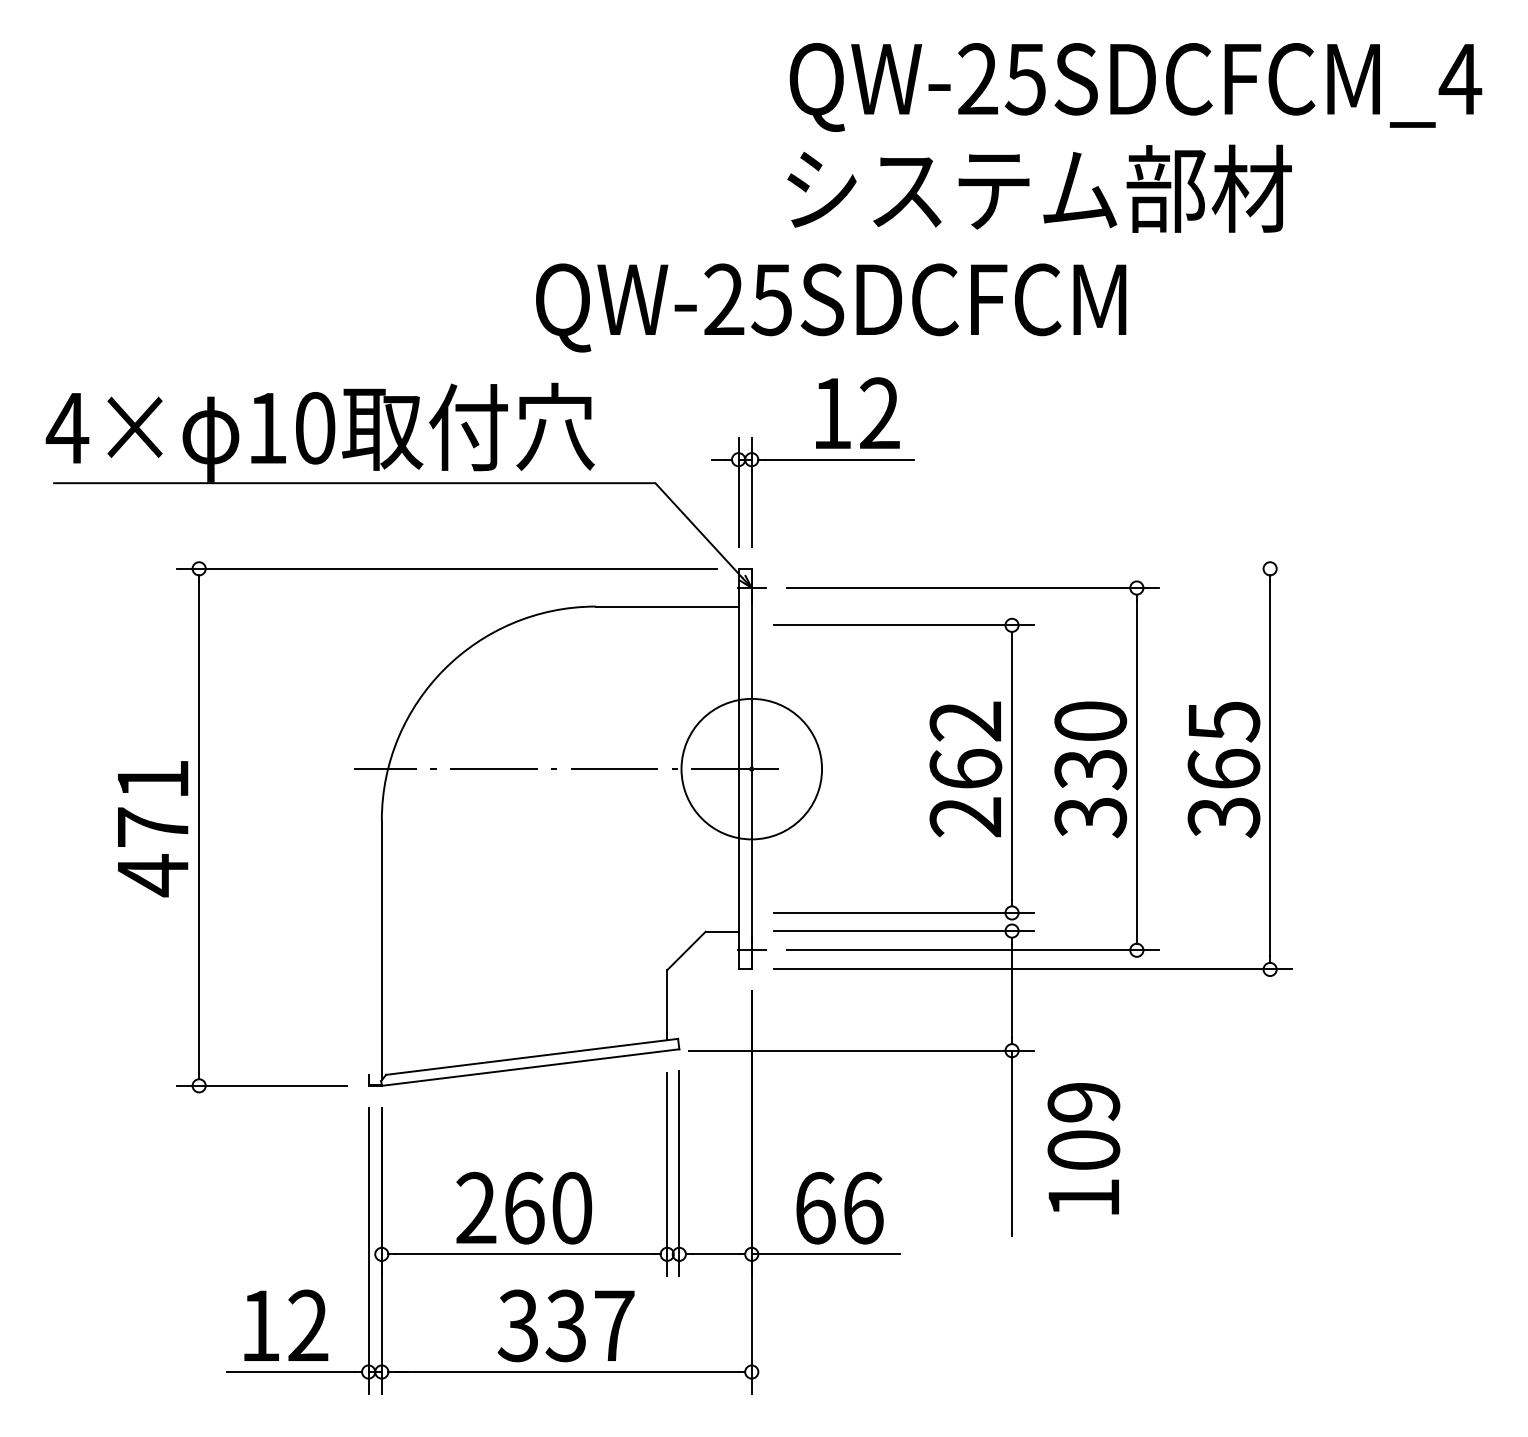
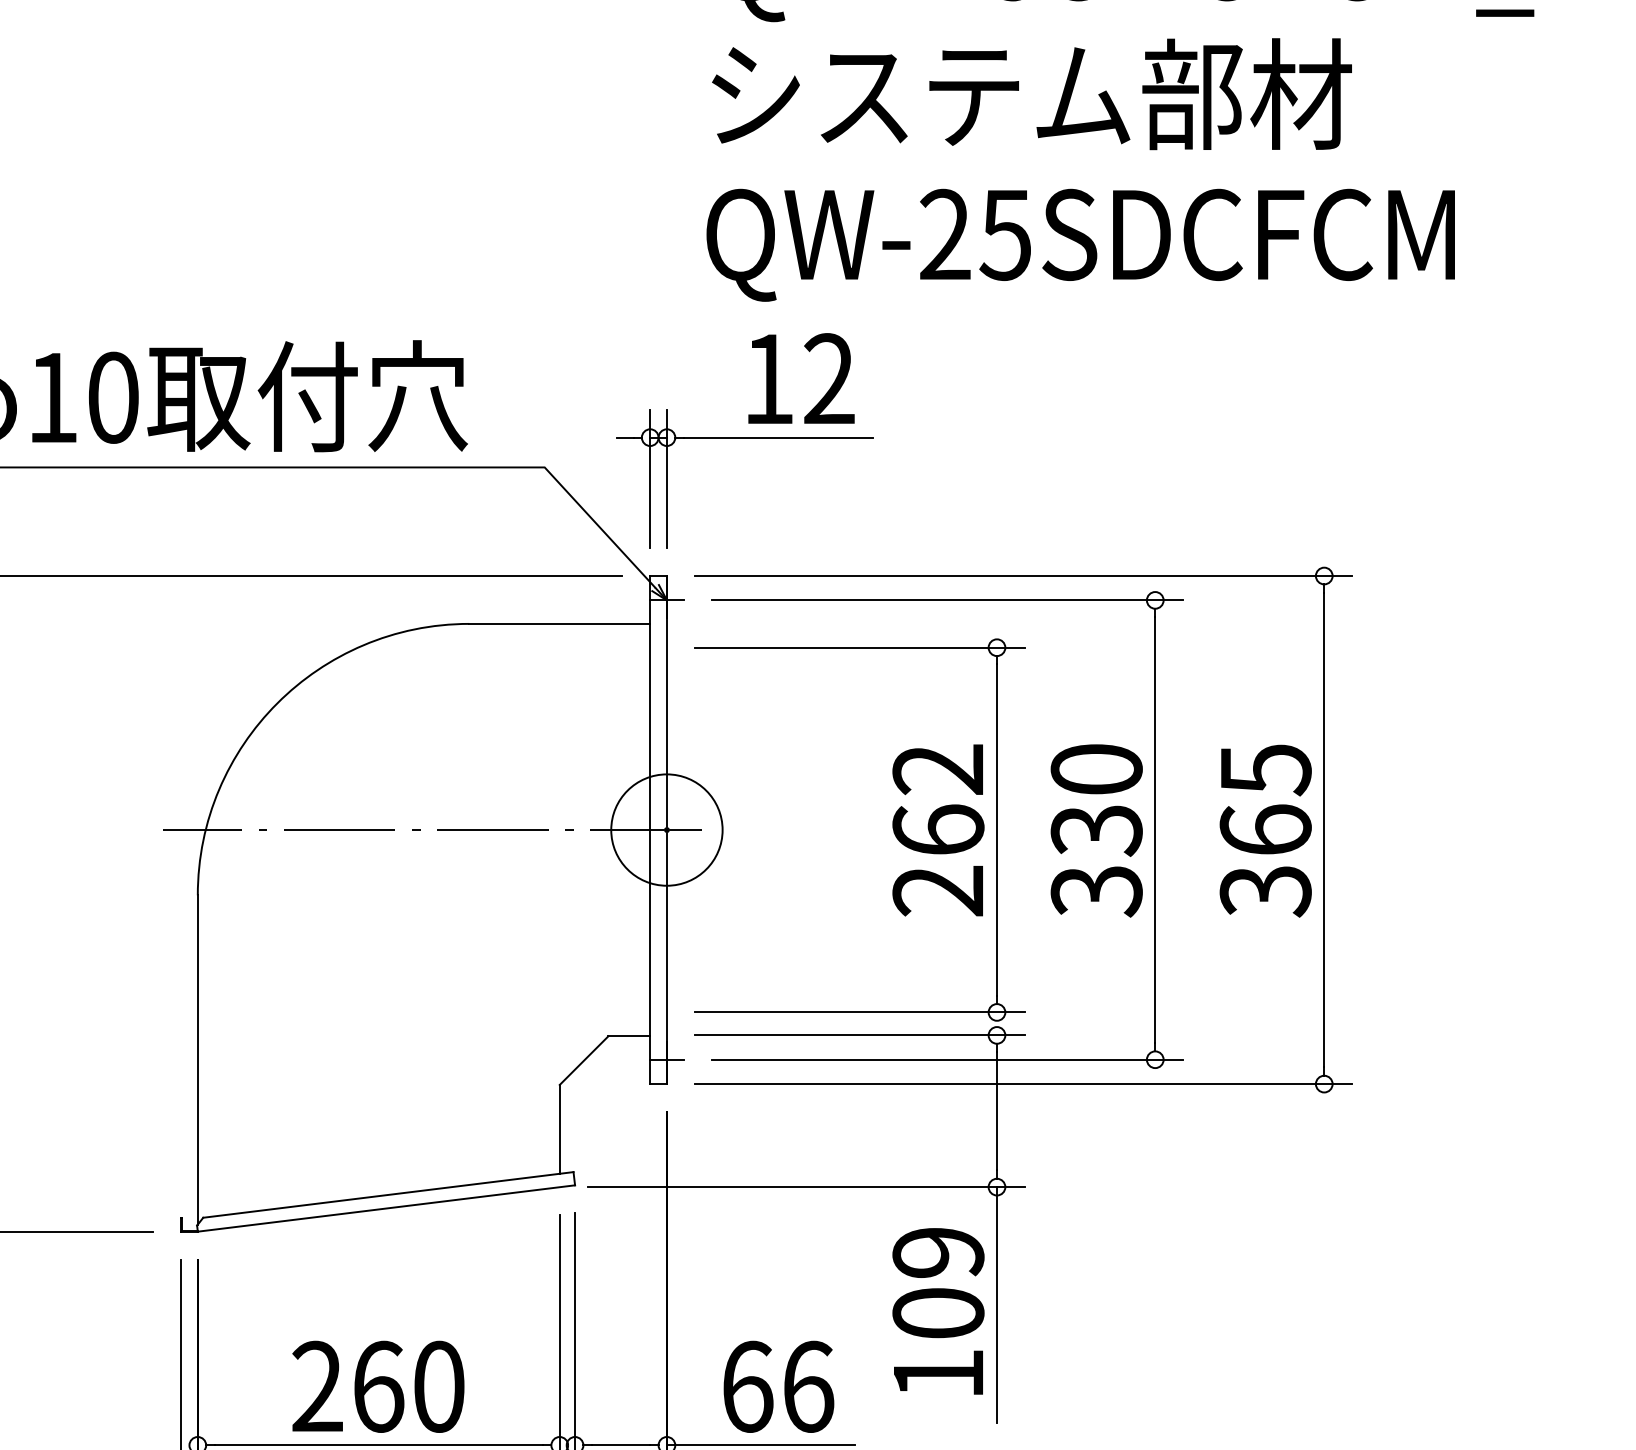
text: (831, 307) -> (1081, 244), moved
line: (1032, 568) -> (1022, 575), added
circle: (751, 769) -> (666, 830), size x0.62
text: (1083, 1148) -> (937, 1311), moved

